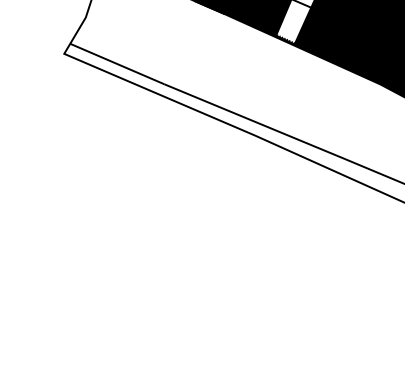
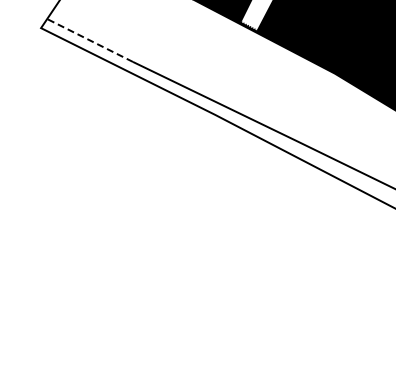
line: (117, 64) -> (90, 40), solid -> dashed

